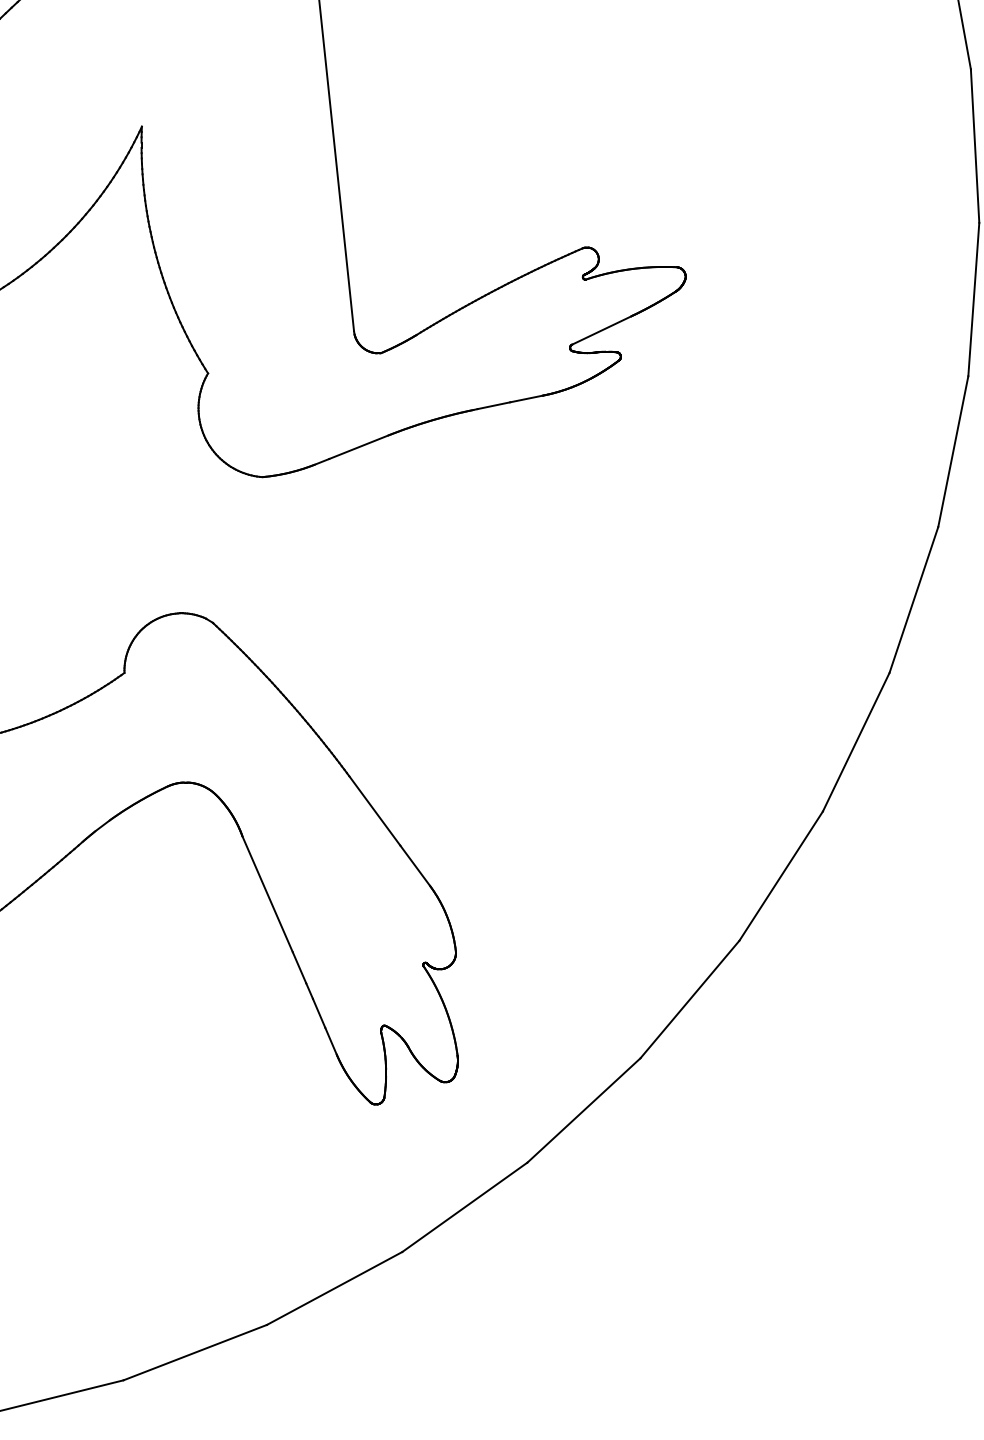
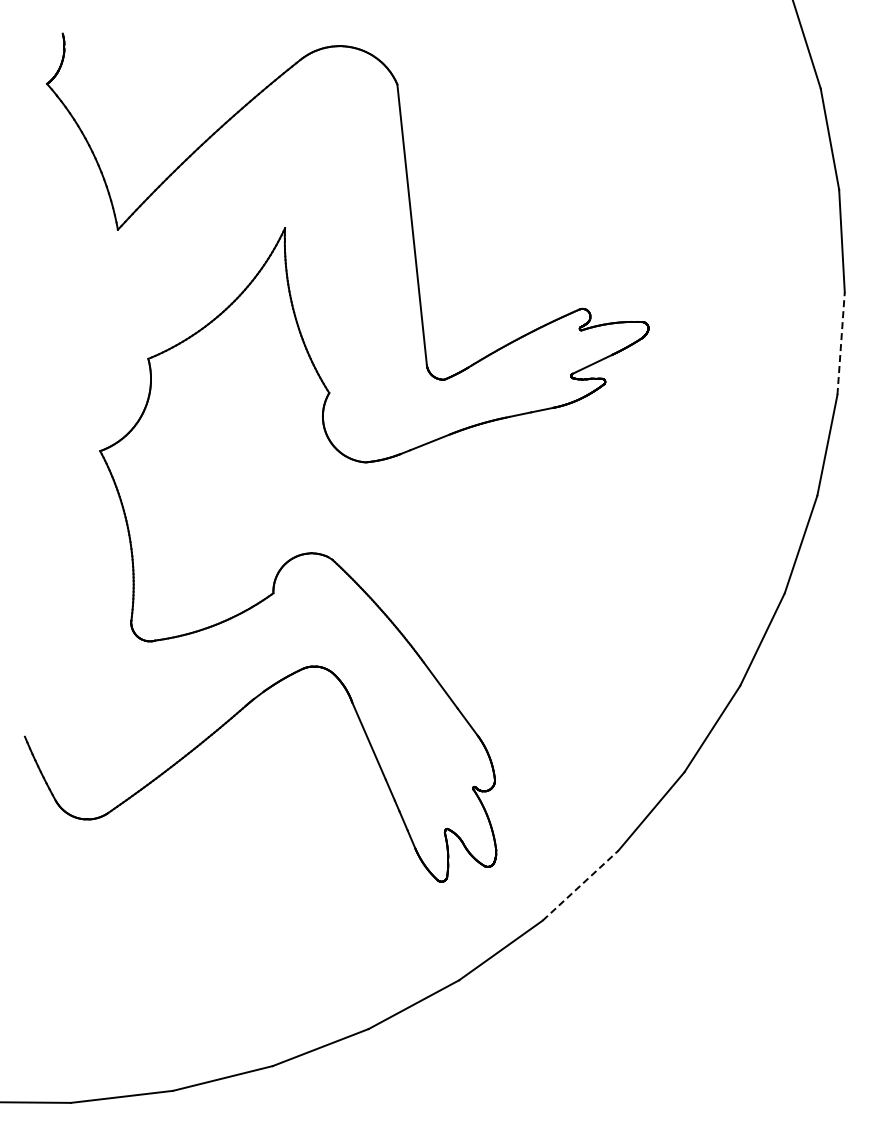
line: (974, 299) -> (841, 343), solid -> dashed
line: (583, 1110) -> (580, 885), solid -> dashed

